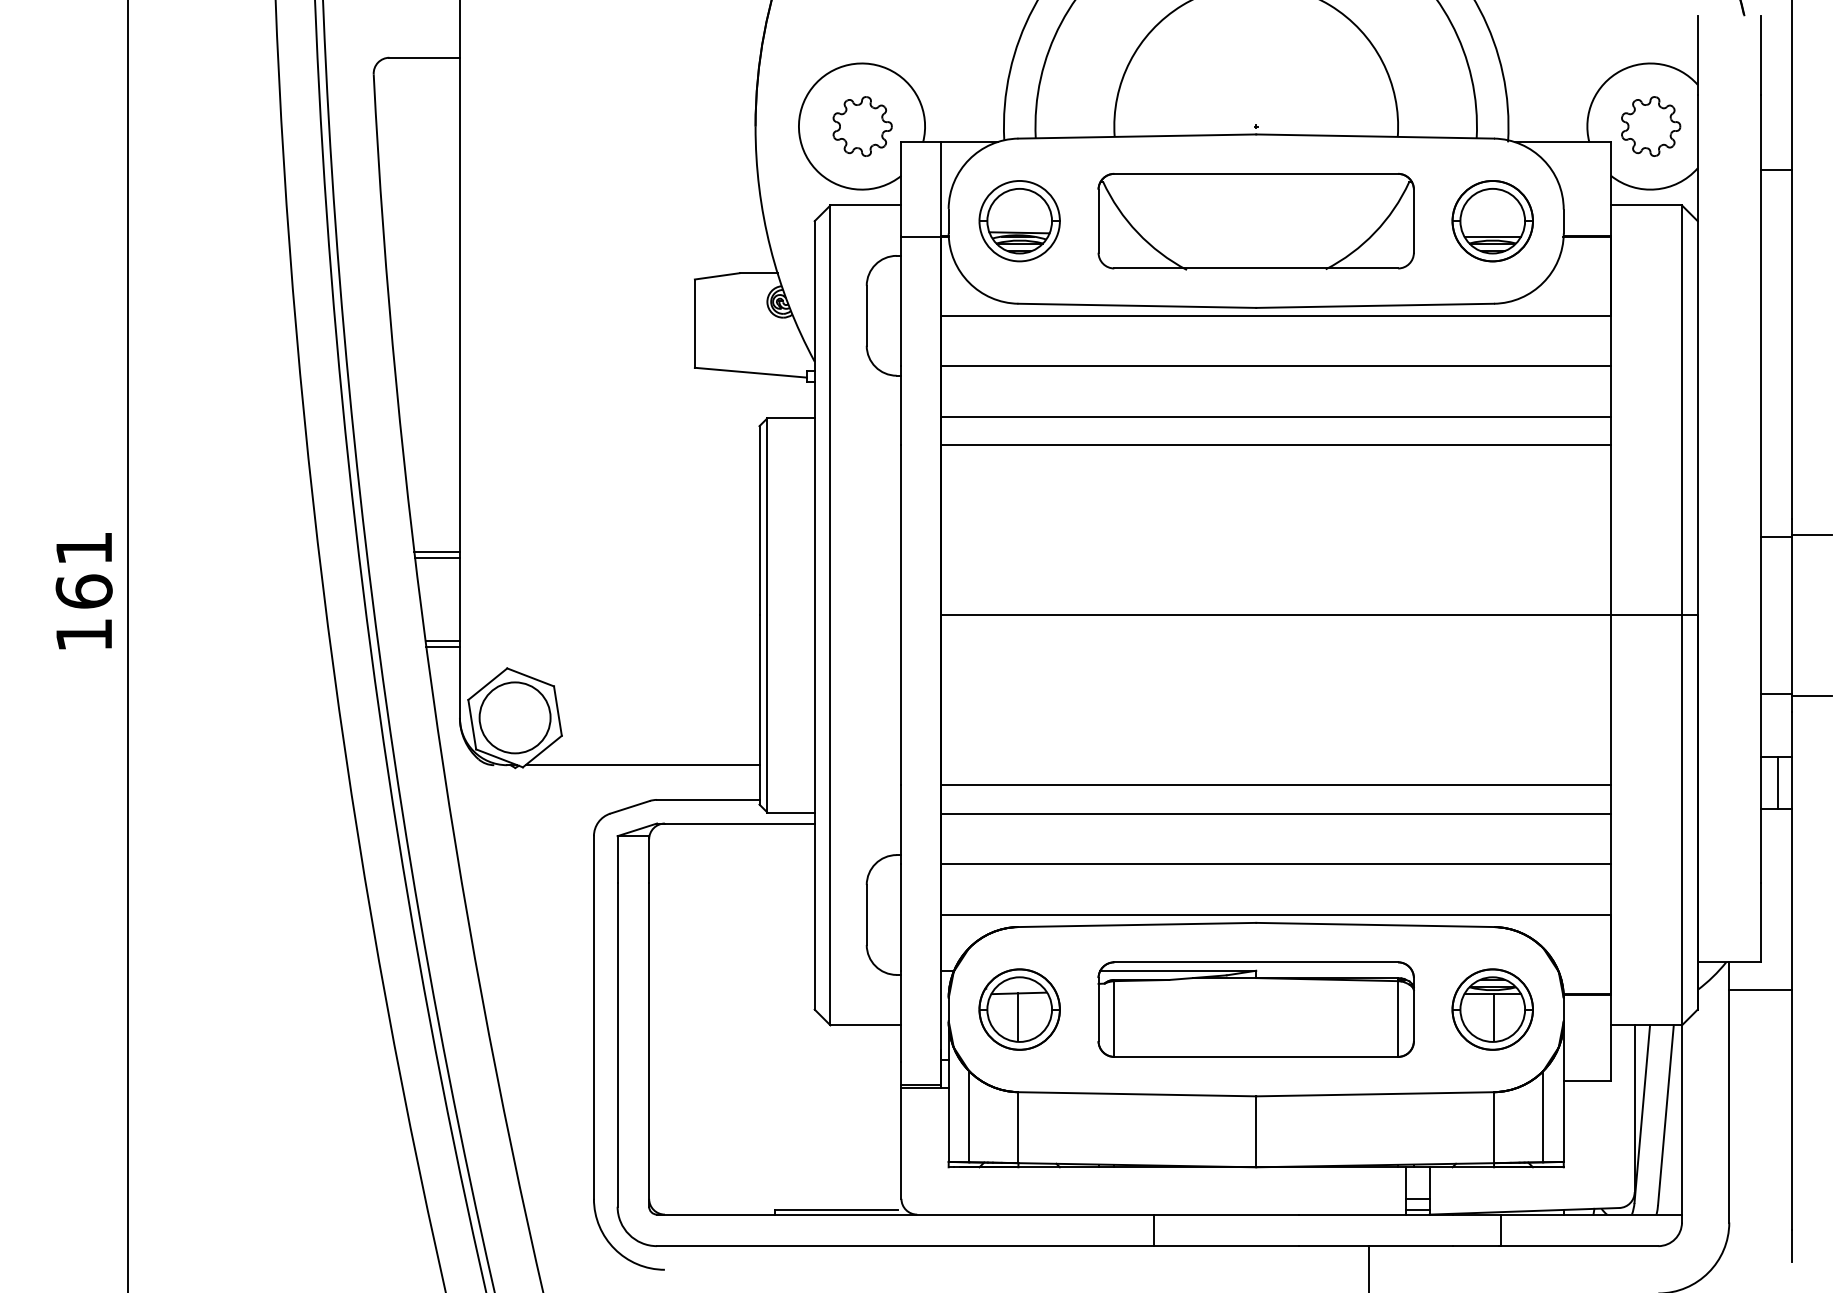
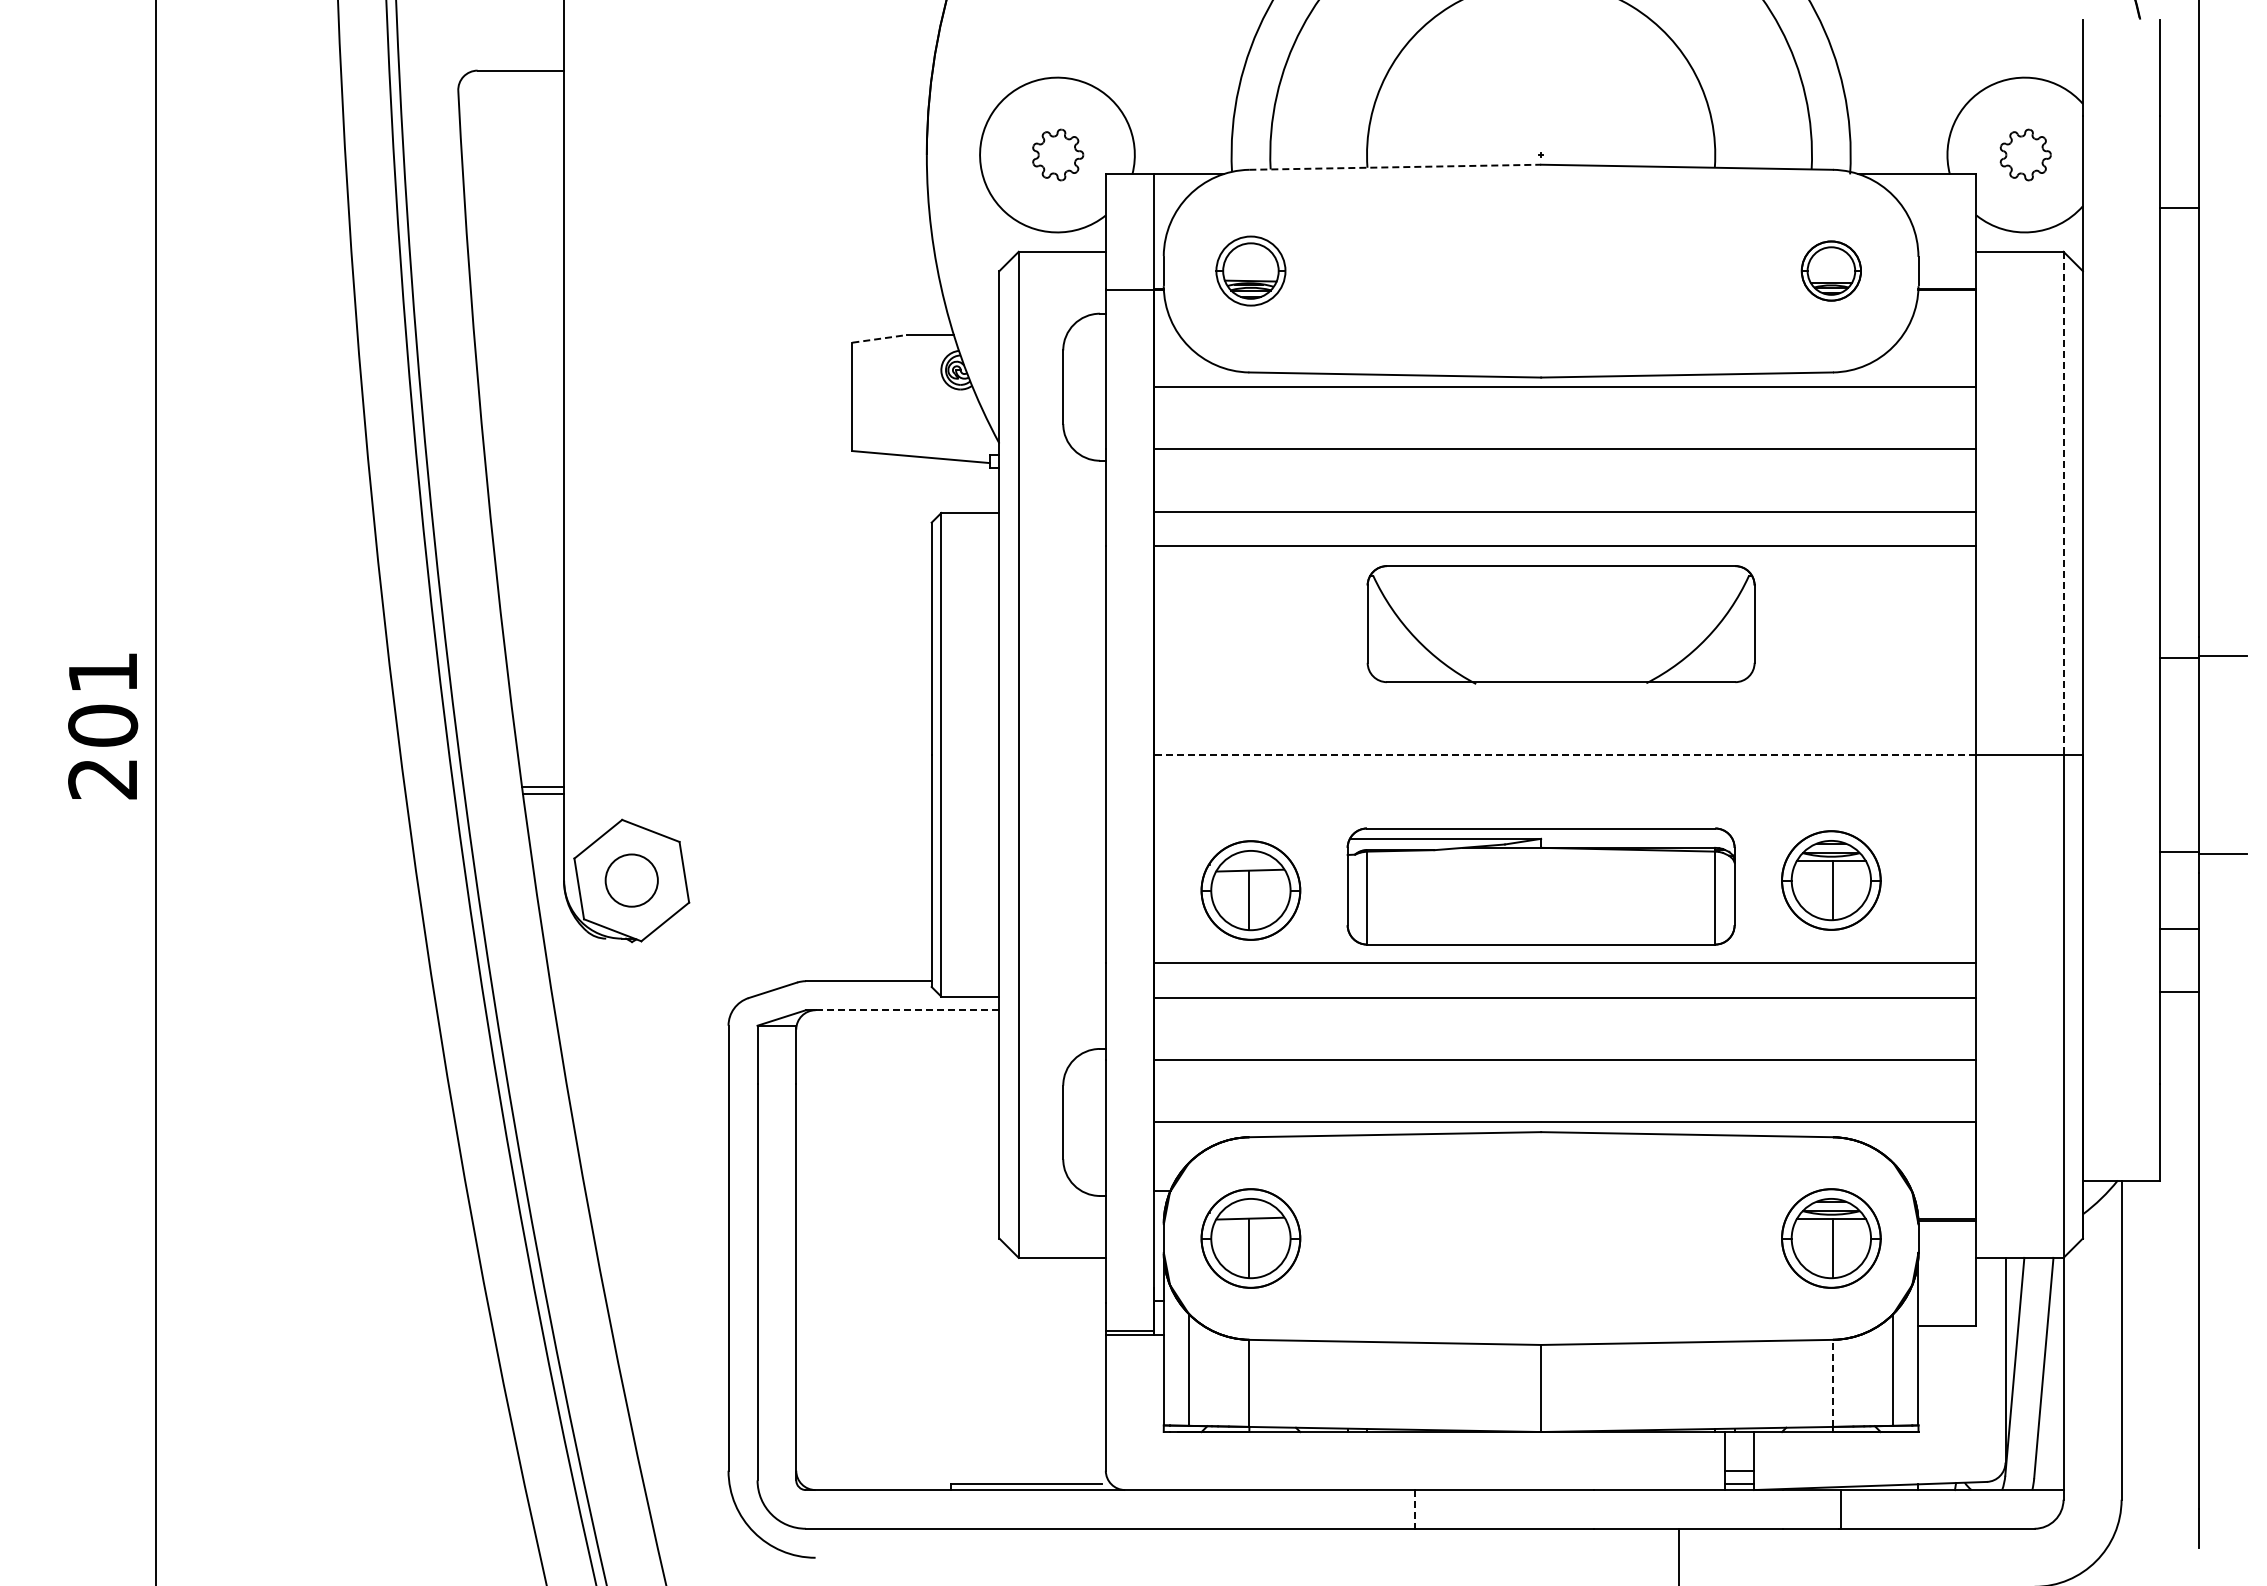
part: (862, 126) -> (1057, 154), size x0.7
part: (1650, 126) -> (2025, 154), size x0.7
line: (1137, 136) -> (1395, 167), solid -> dashed
part: (1019, 220) -> (1250, 270), size x0.7
part: (1492, 220) -> (1831, 270), size x0.6
part: (1255, 221) -> (1560, 624), moved
line: (716, 276) -> (879, 338), solid -> dashed
line: (1681, 410) -> (2063, 503), solid -> dashed
line: (437, 552) -> (536, 677), removed
line: (437, 558) -> (536, 684), removed
text: (84, 612) -> (103, 751), 161 -> 201
line: (1275, 615) -> (1564, 754), solid -> dashed
circle: (514, 717) -> (631, 880), size x0.6
part: (1492, 717) -> (1831, 880), added
part: (1019, 725) -> (1250, 890), added
line: (642, 765) -> (787, 938), removed
line: (1778, 782) -> (2181, 959), removed
line: (739, 823) -> (907, 1010), solid -> dashed
line: (1760, 990) -> (2159, 1214), removed
part: (1255, 1009) -> (1540, 886), moved
line: (1493, 1127) -> (1832, 1383), solid -> dashed
line: (1153, 1230) -> (1415, 1509), solid -> dashed

